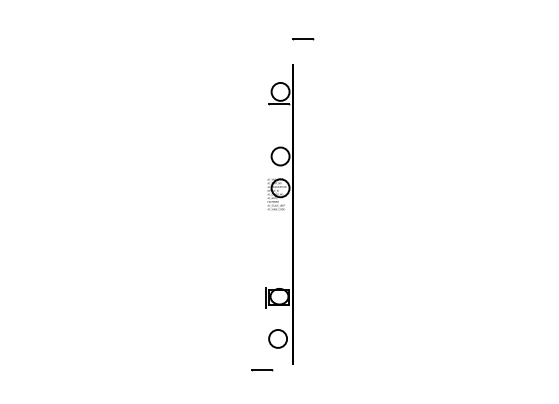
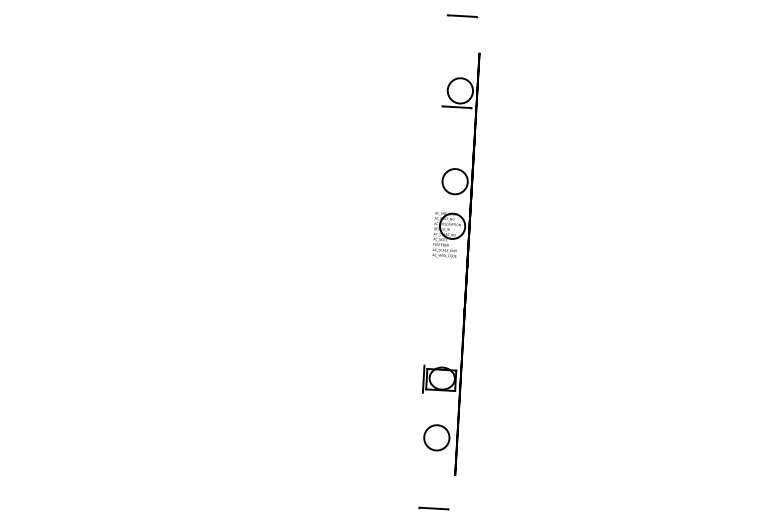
line: (303, 39) -> (463, 17), moved
line: (262, 370) -> (434, 509), moved

